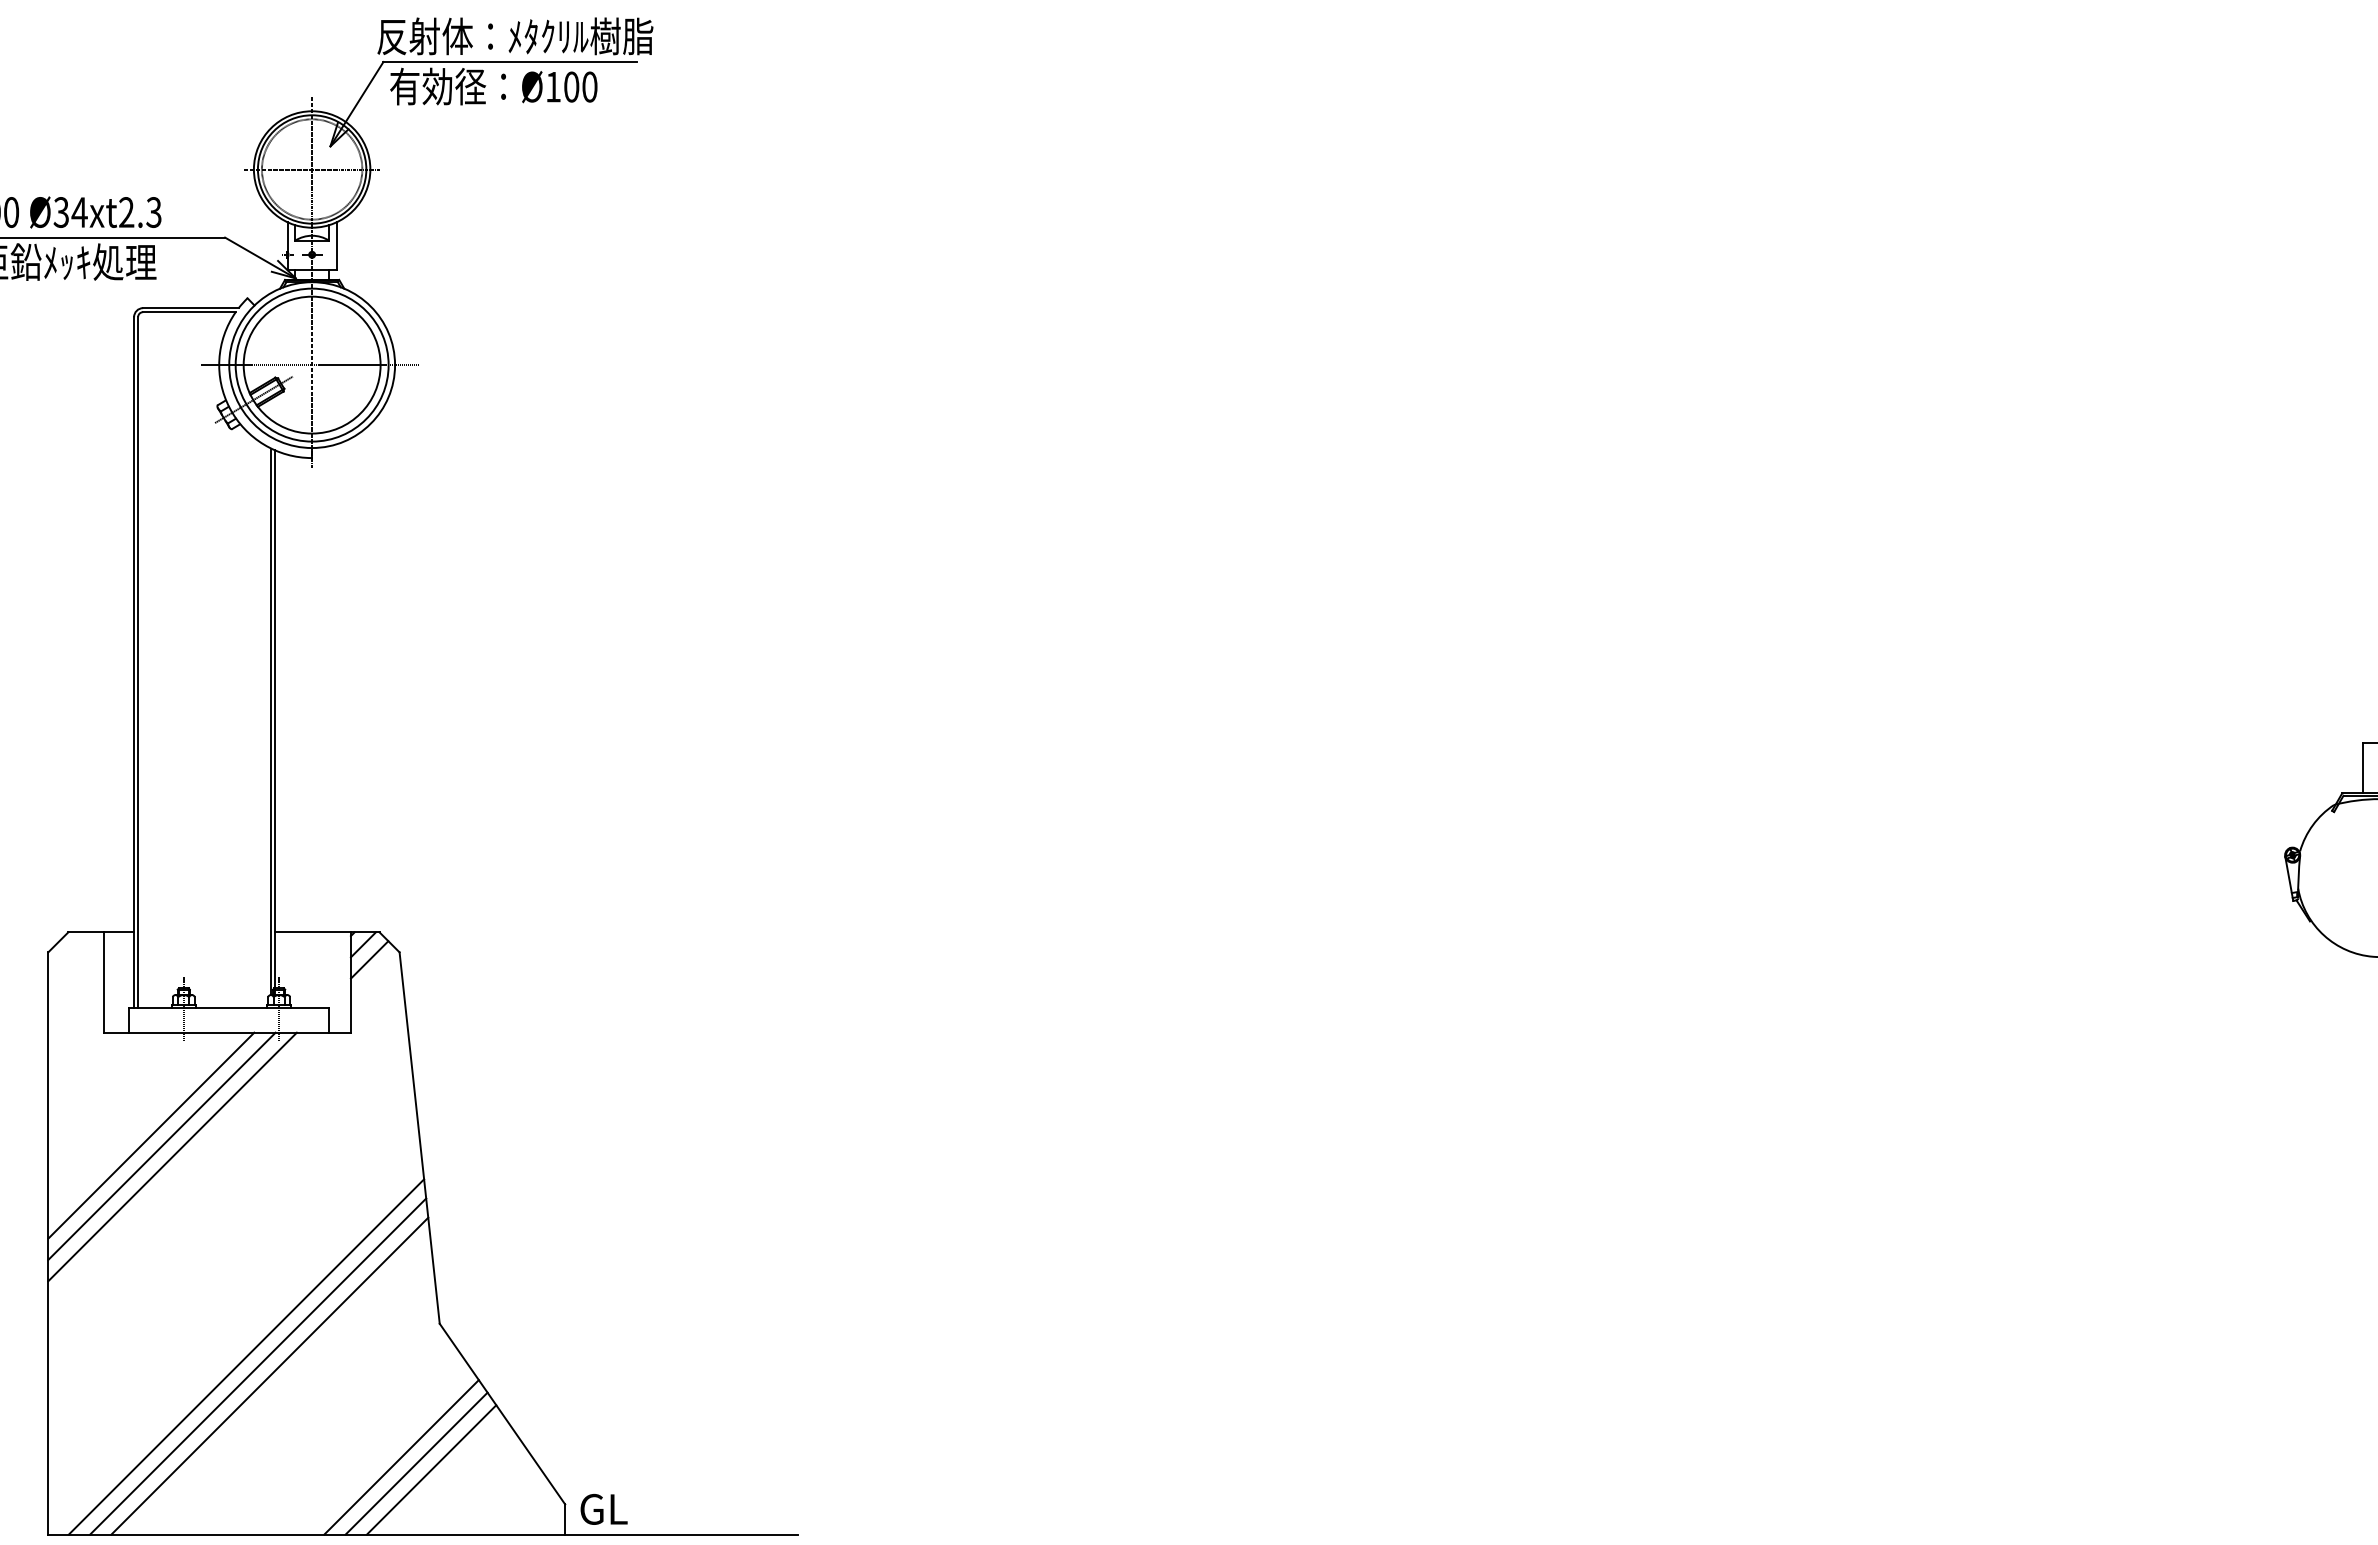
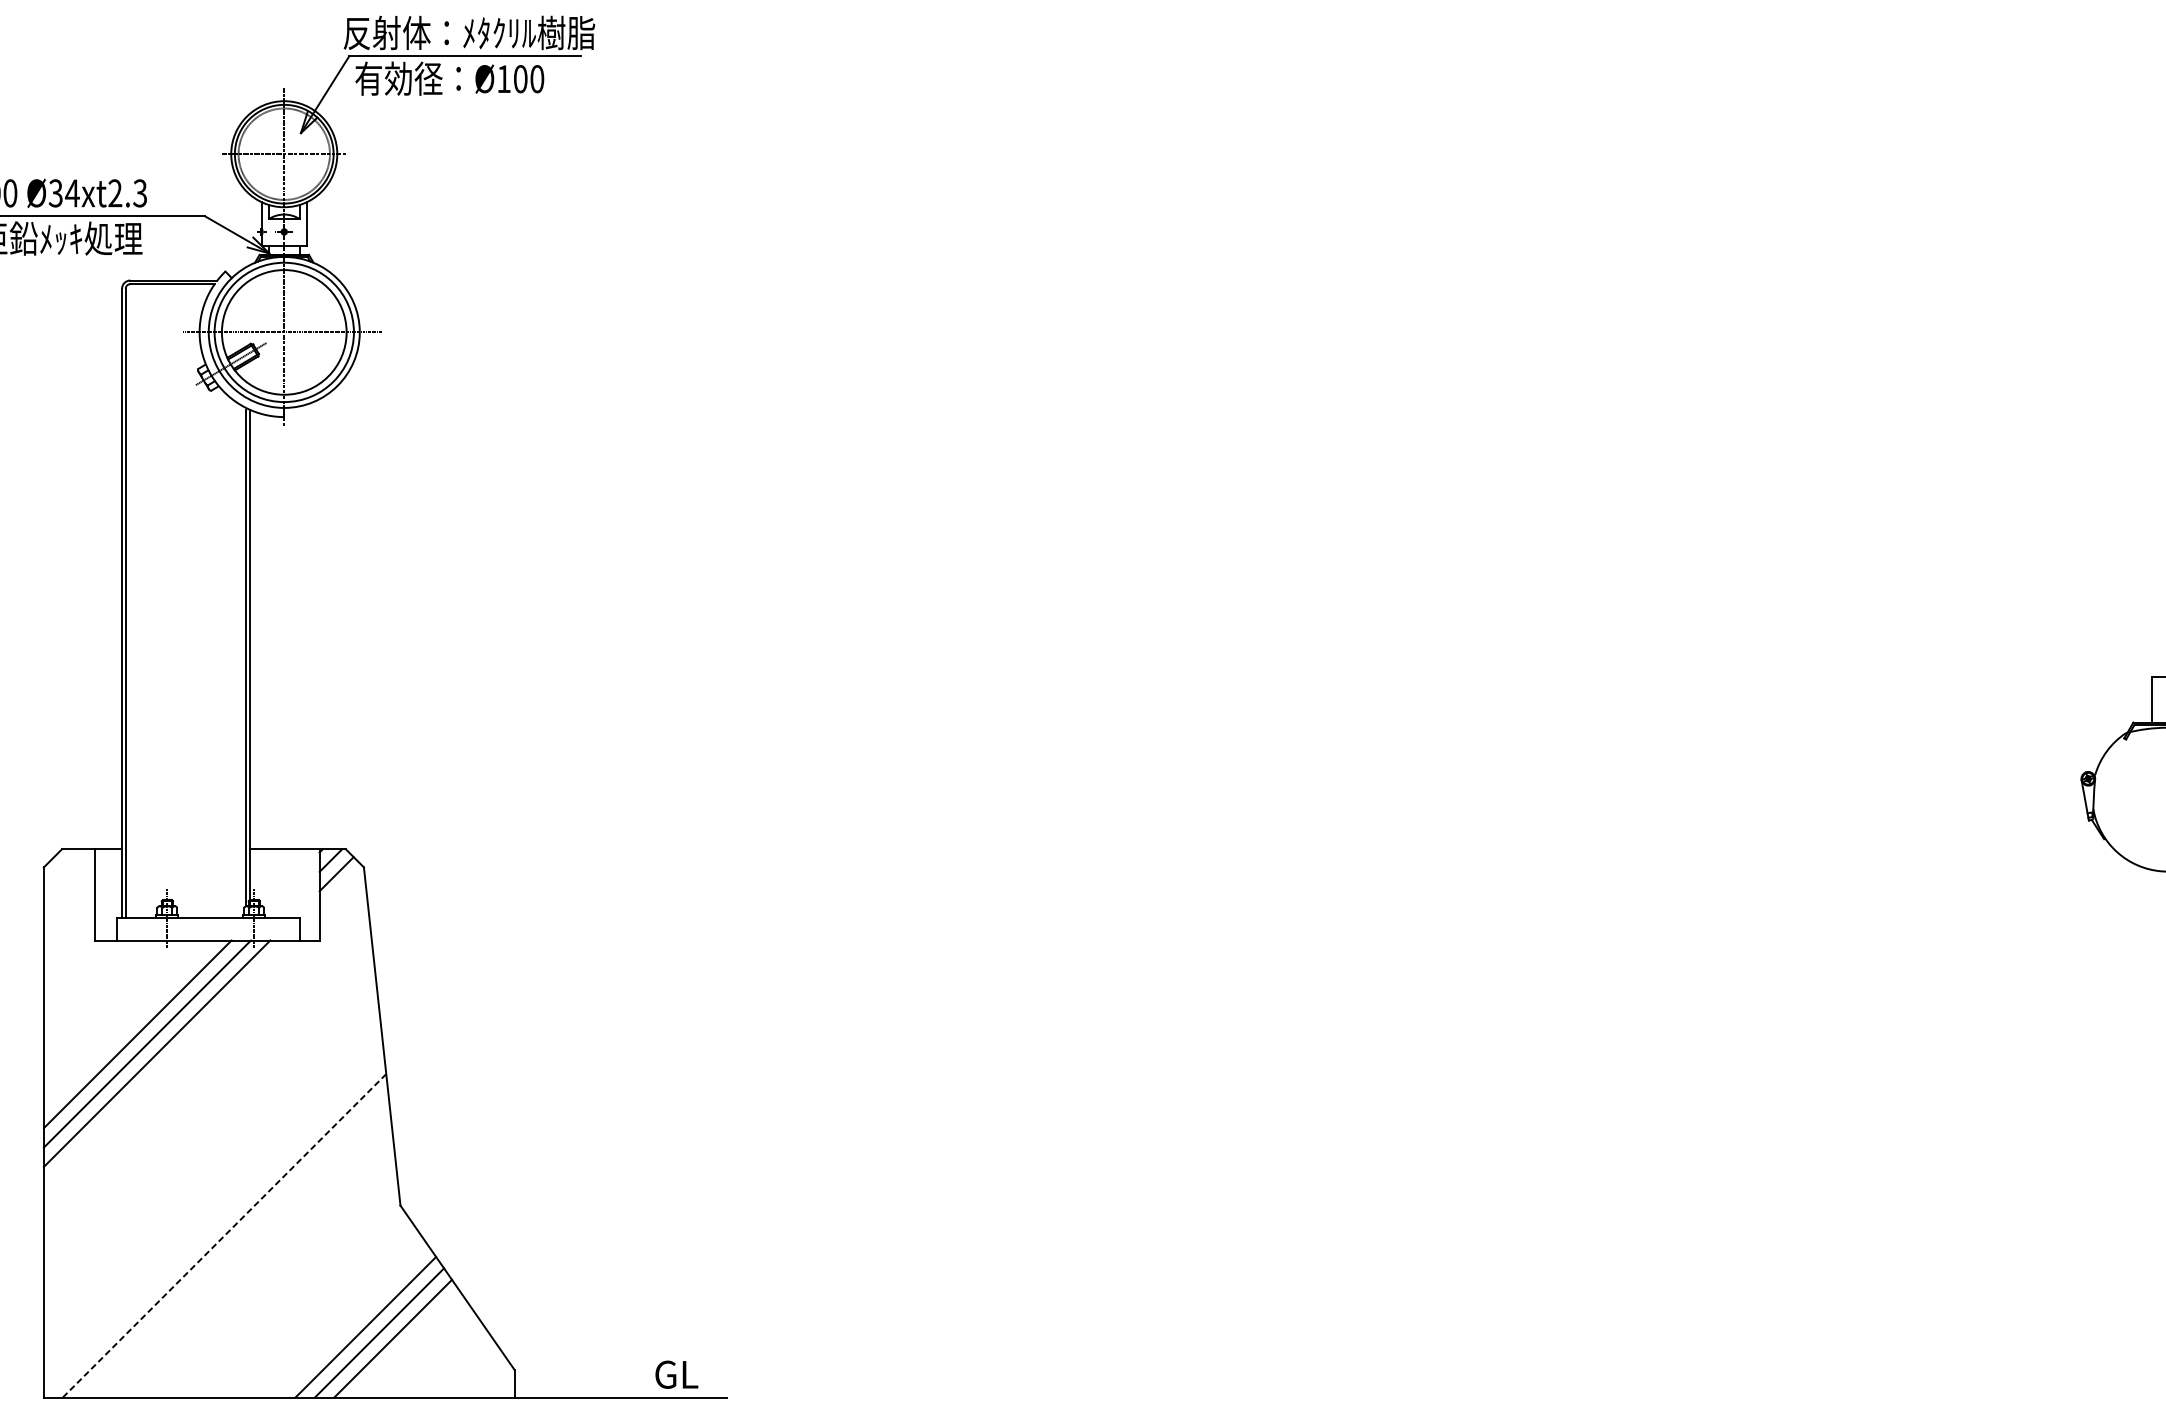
line: (246, 1357) -> (224, 1236), solid -> dashed
line: (258, 1366) -> (235, 1244), removed
line: (269, 1375) -> (245, 1252), removed
text: (603, 1509) -> (676, 1374), moved

